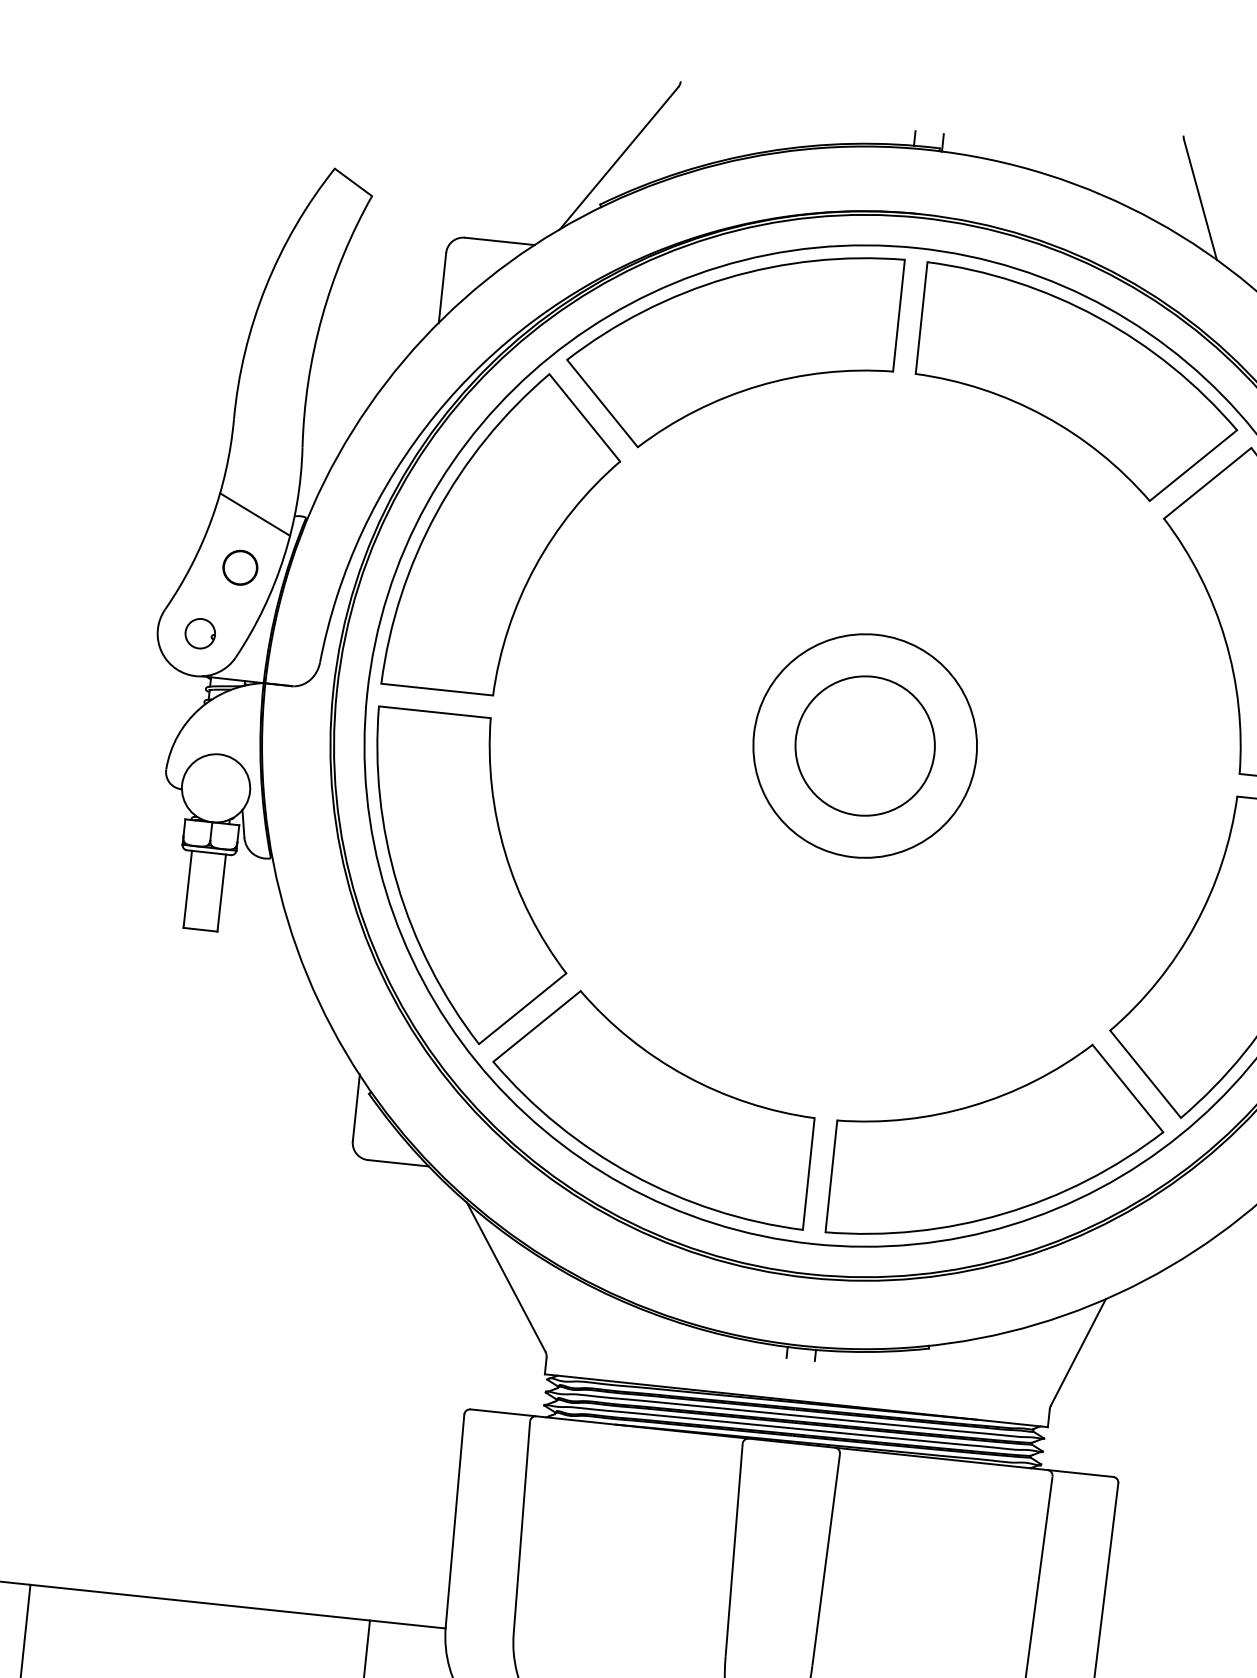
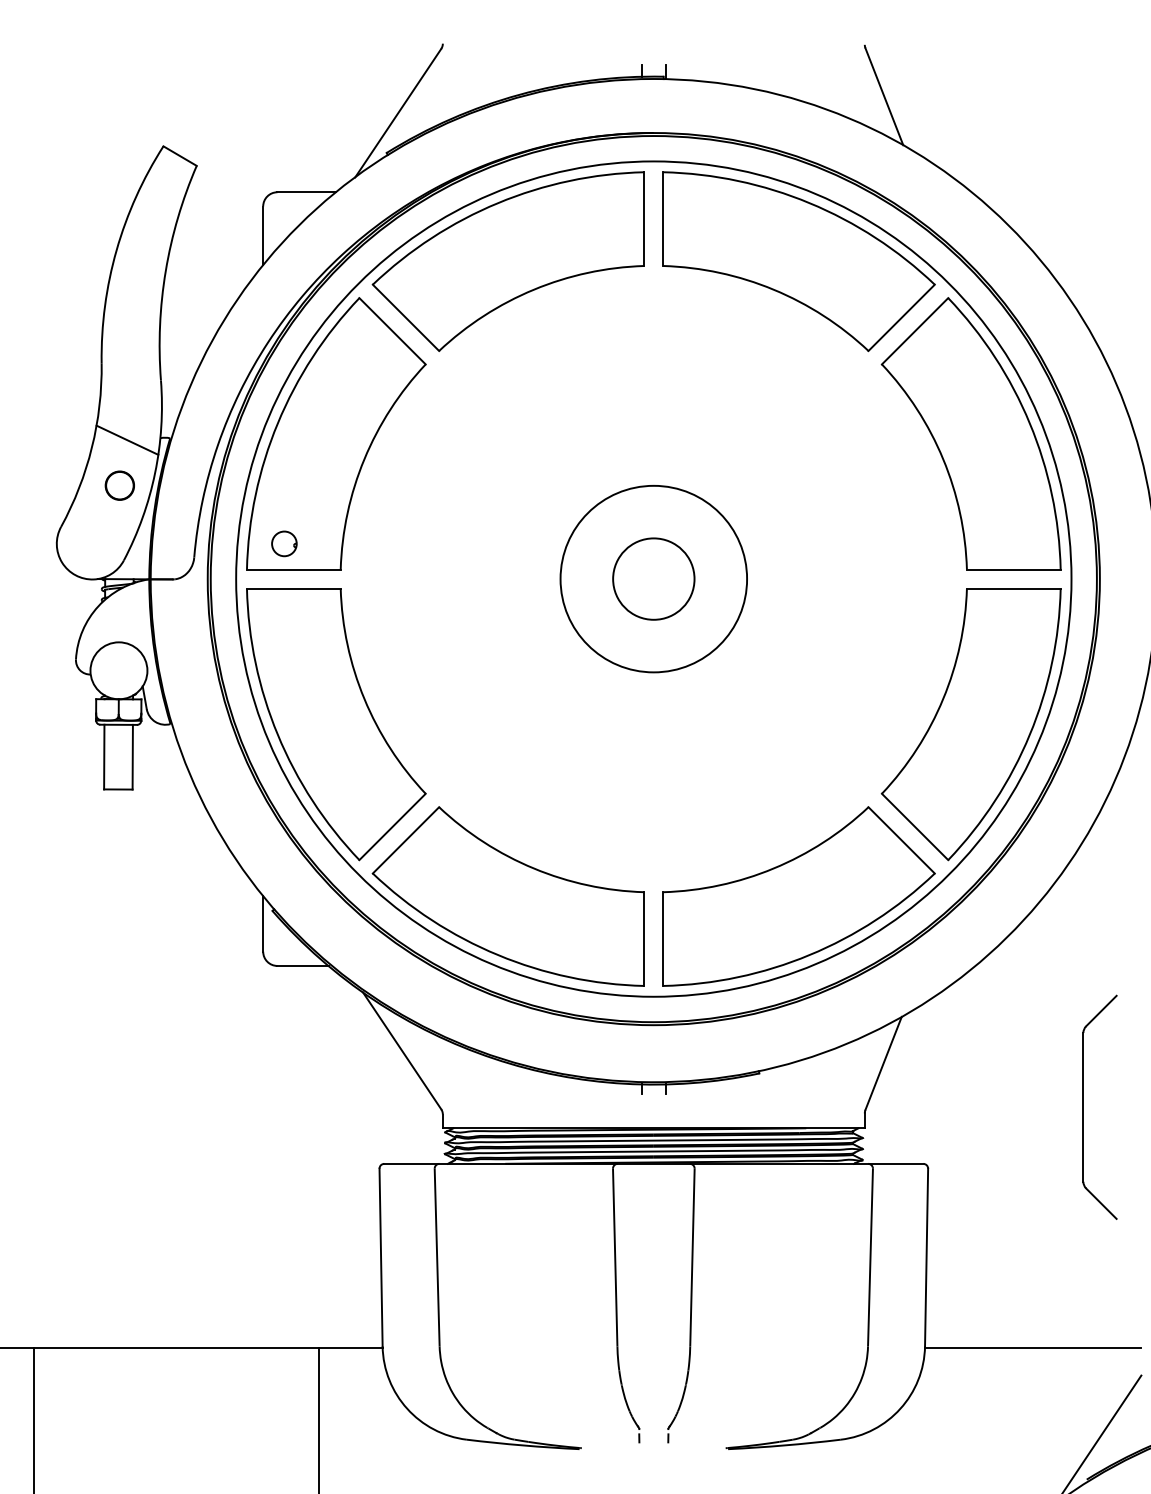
part: (200, 633) -> (284, 543), moved
circle: (864, 745) -> (653, 578), size x0.7

